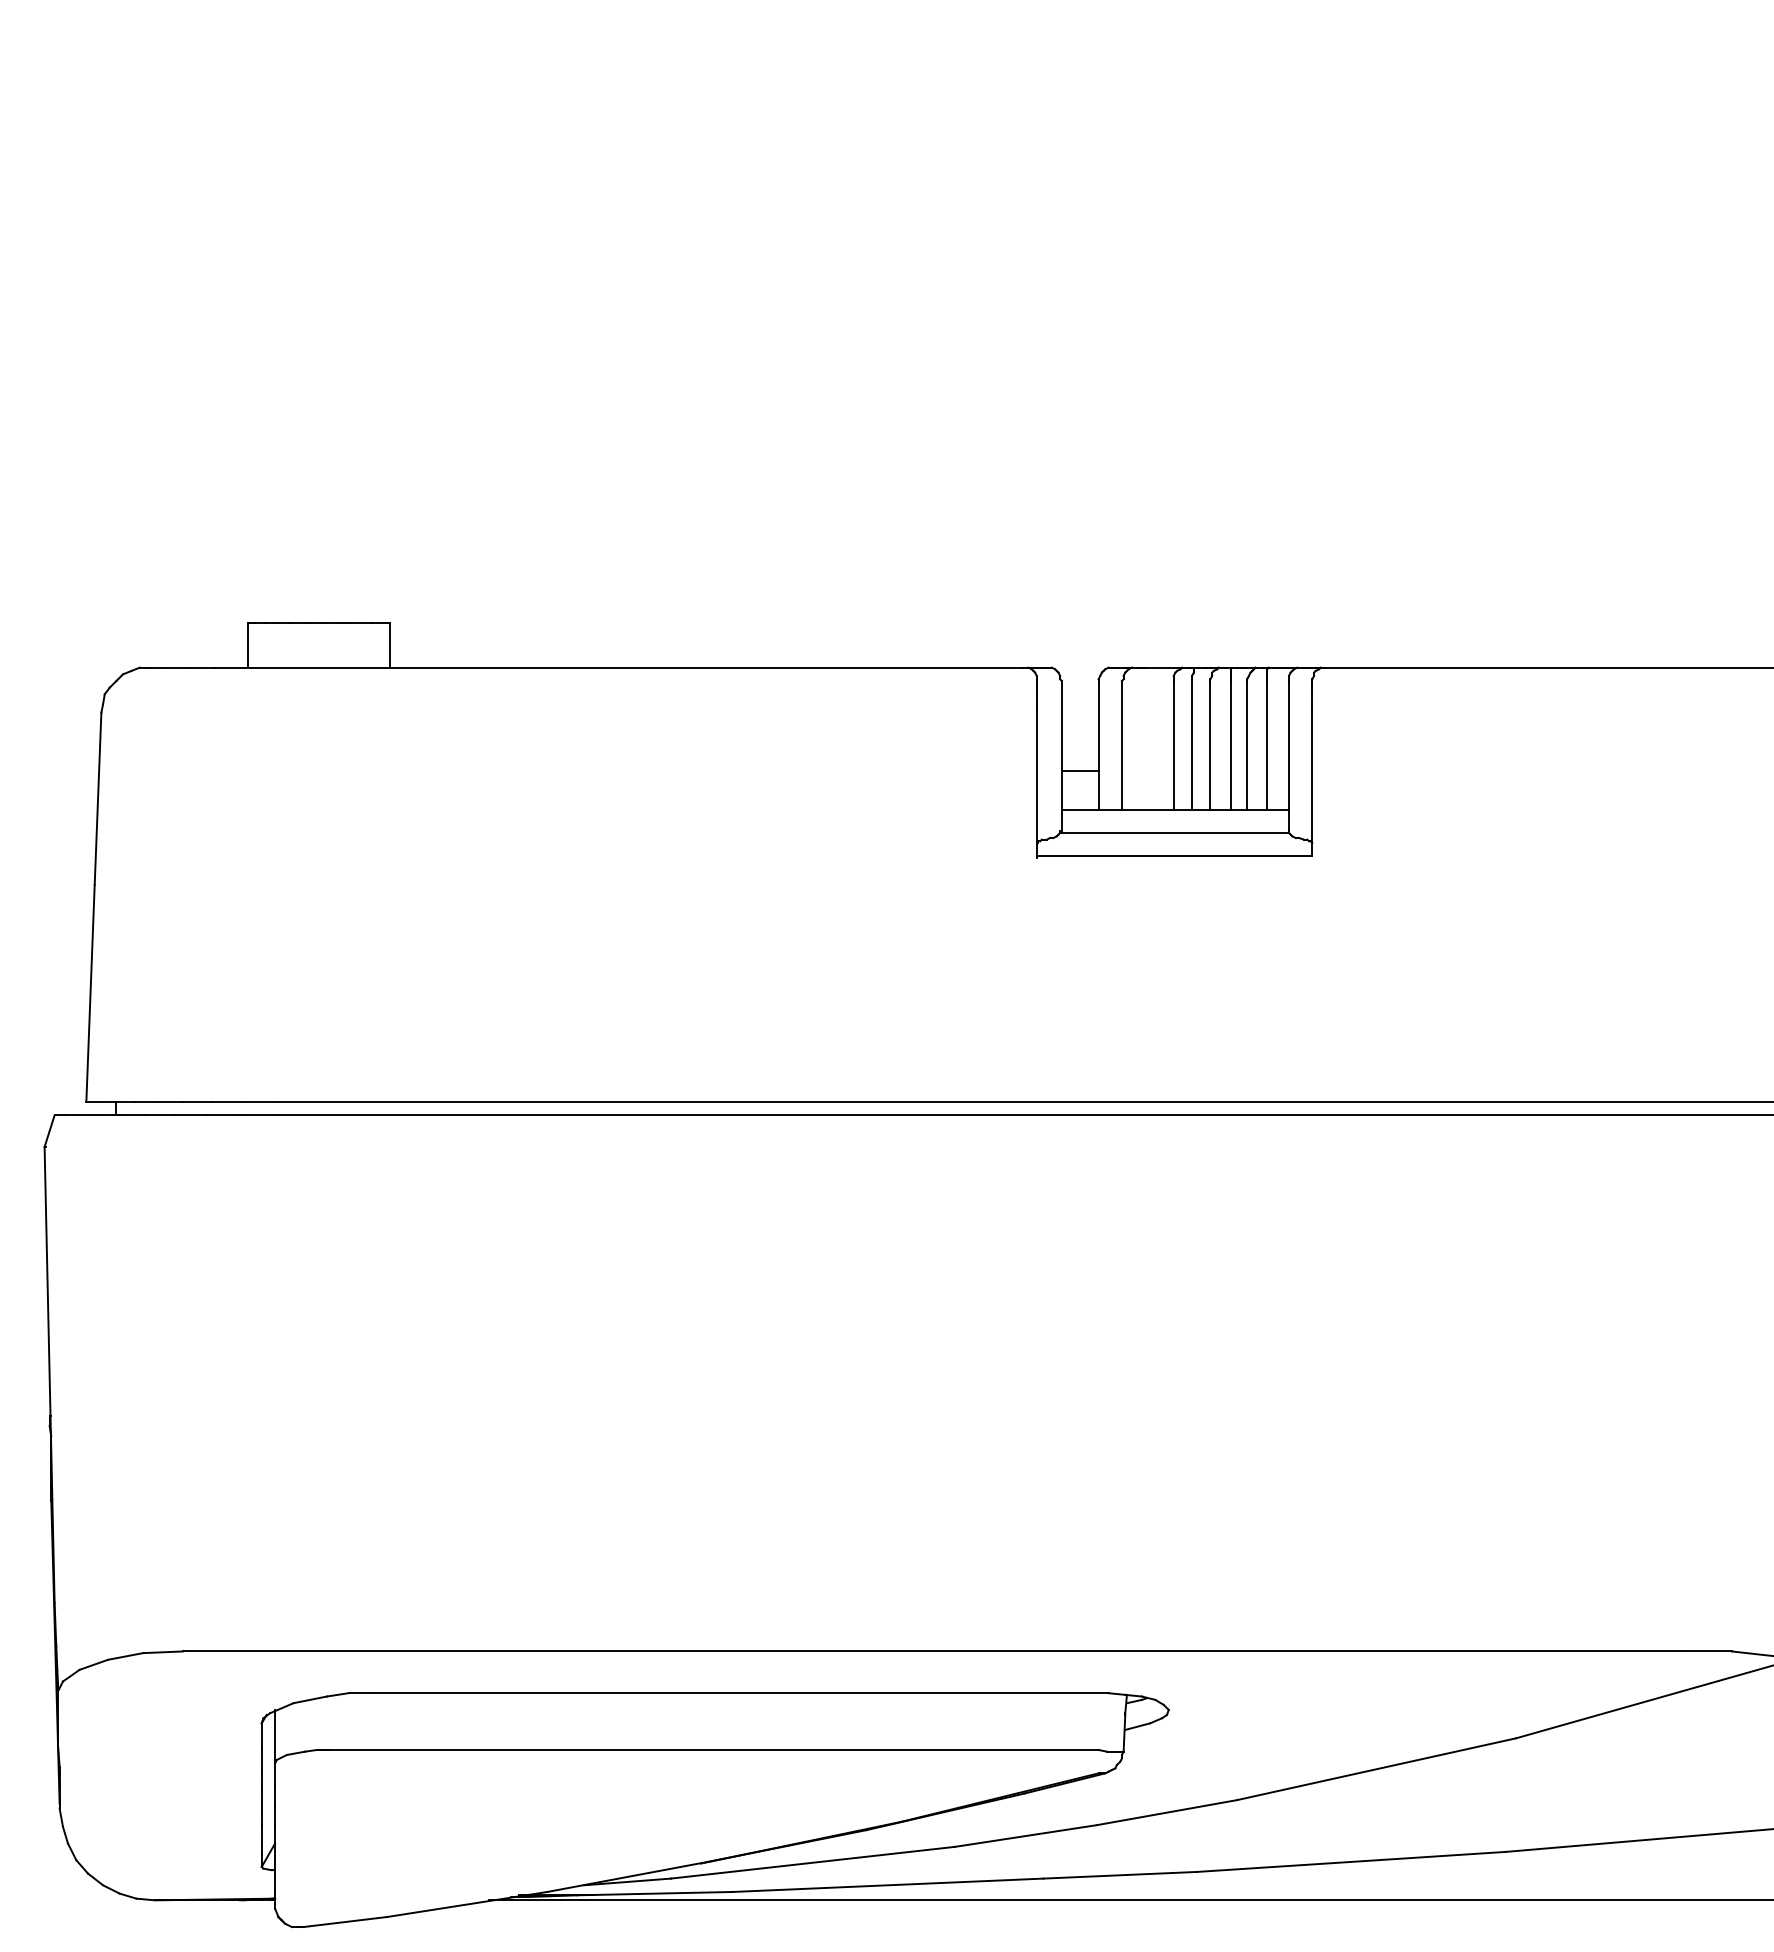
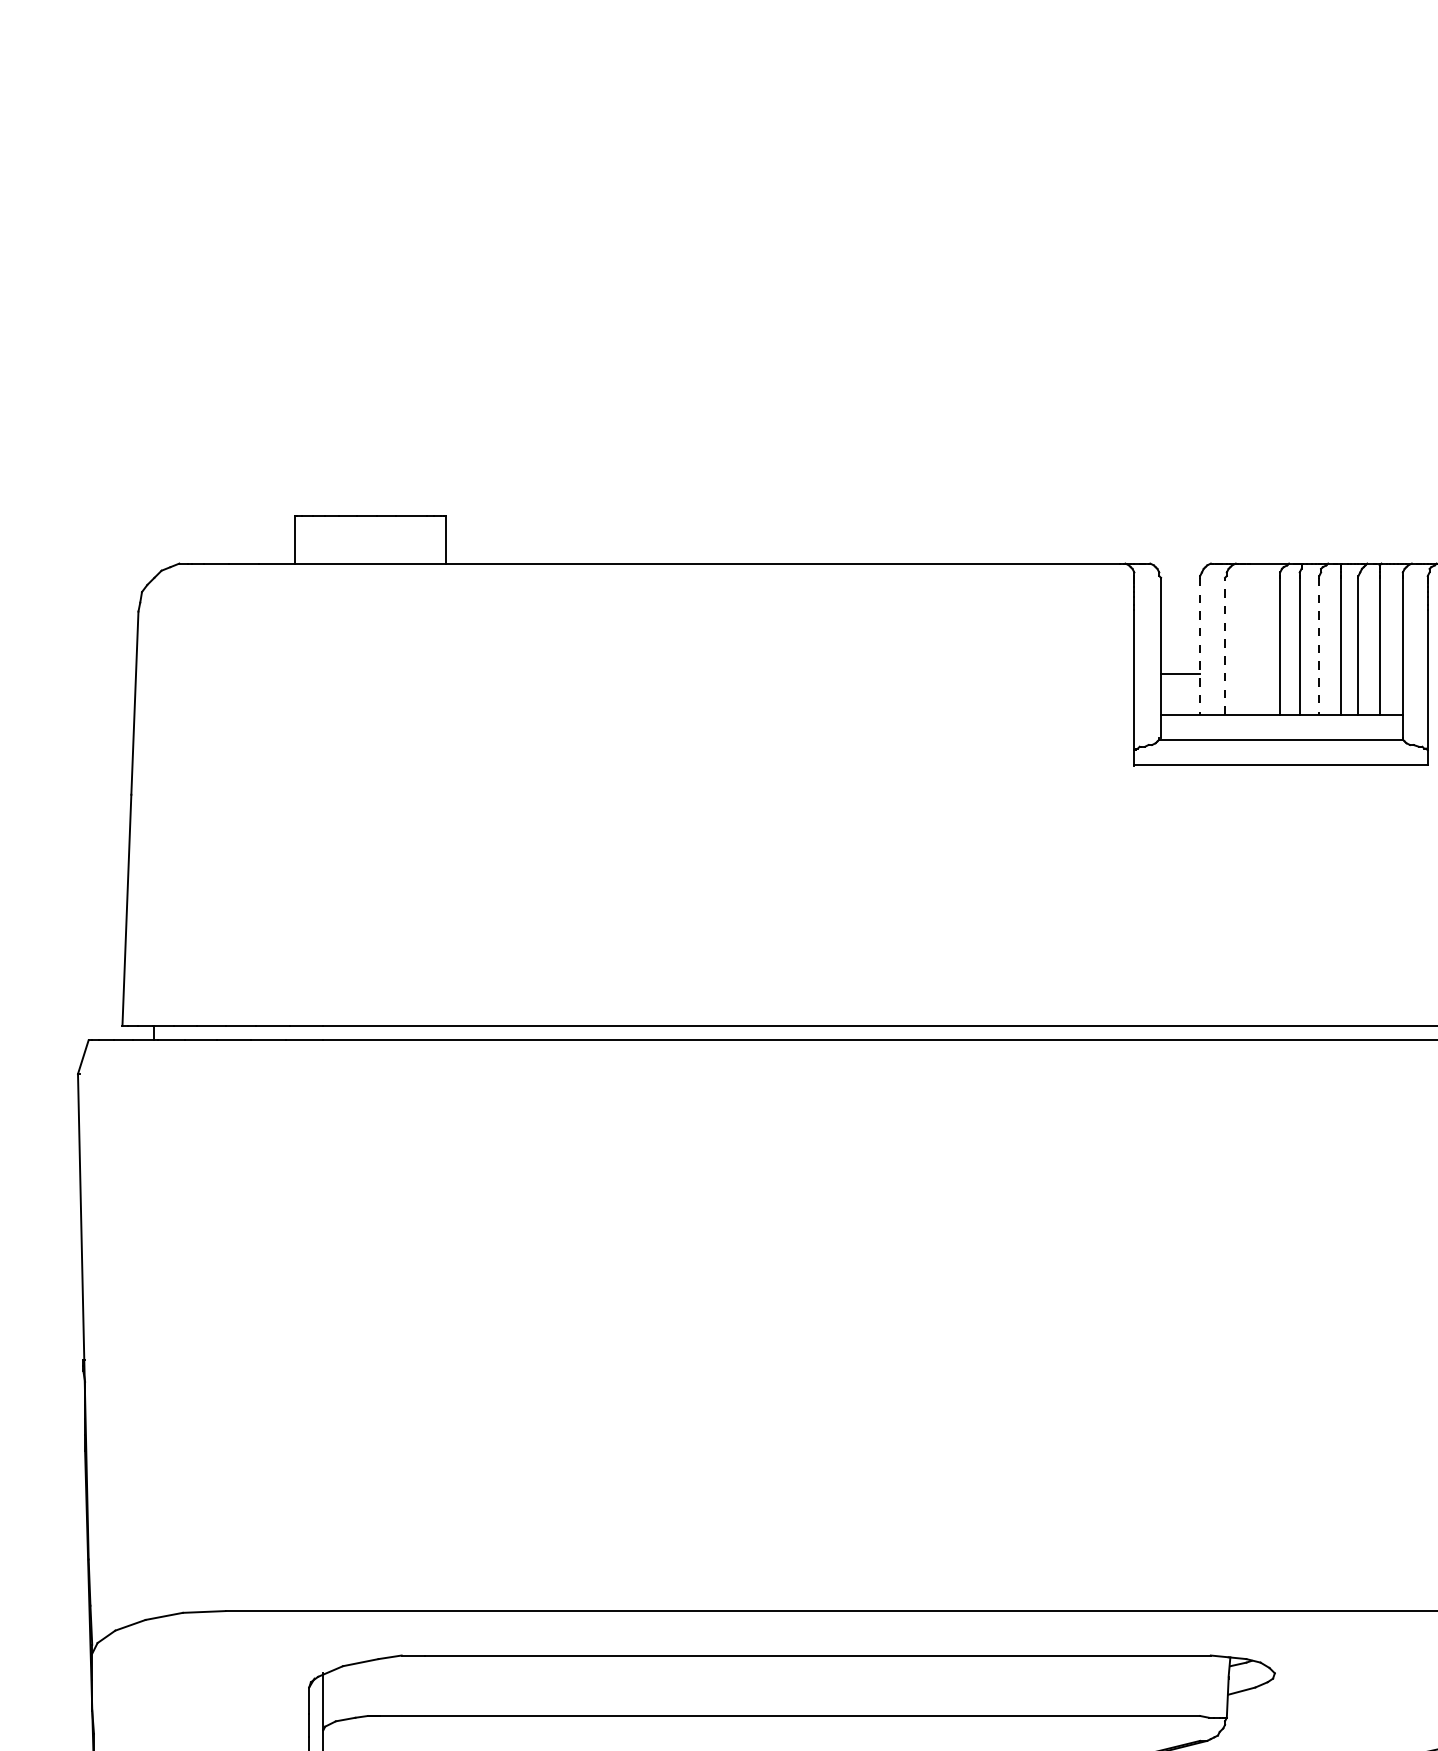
line: (1121, 744) -> (1224, 645), solid -> dashed
line: (1098, 745) -> (1200, 646), solid -> dashed
line: (1210, 745) -> (1319, 646), solid -> dashed

